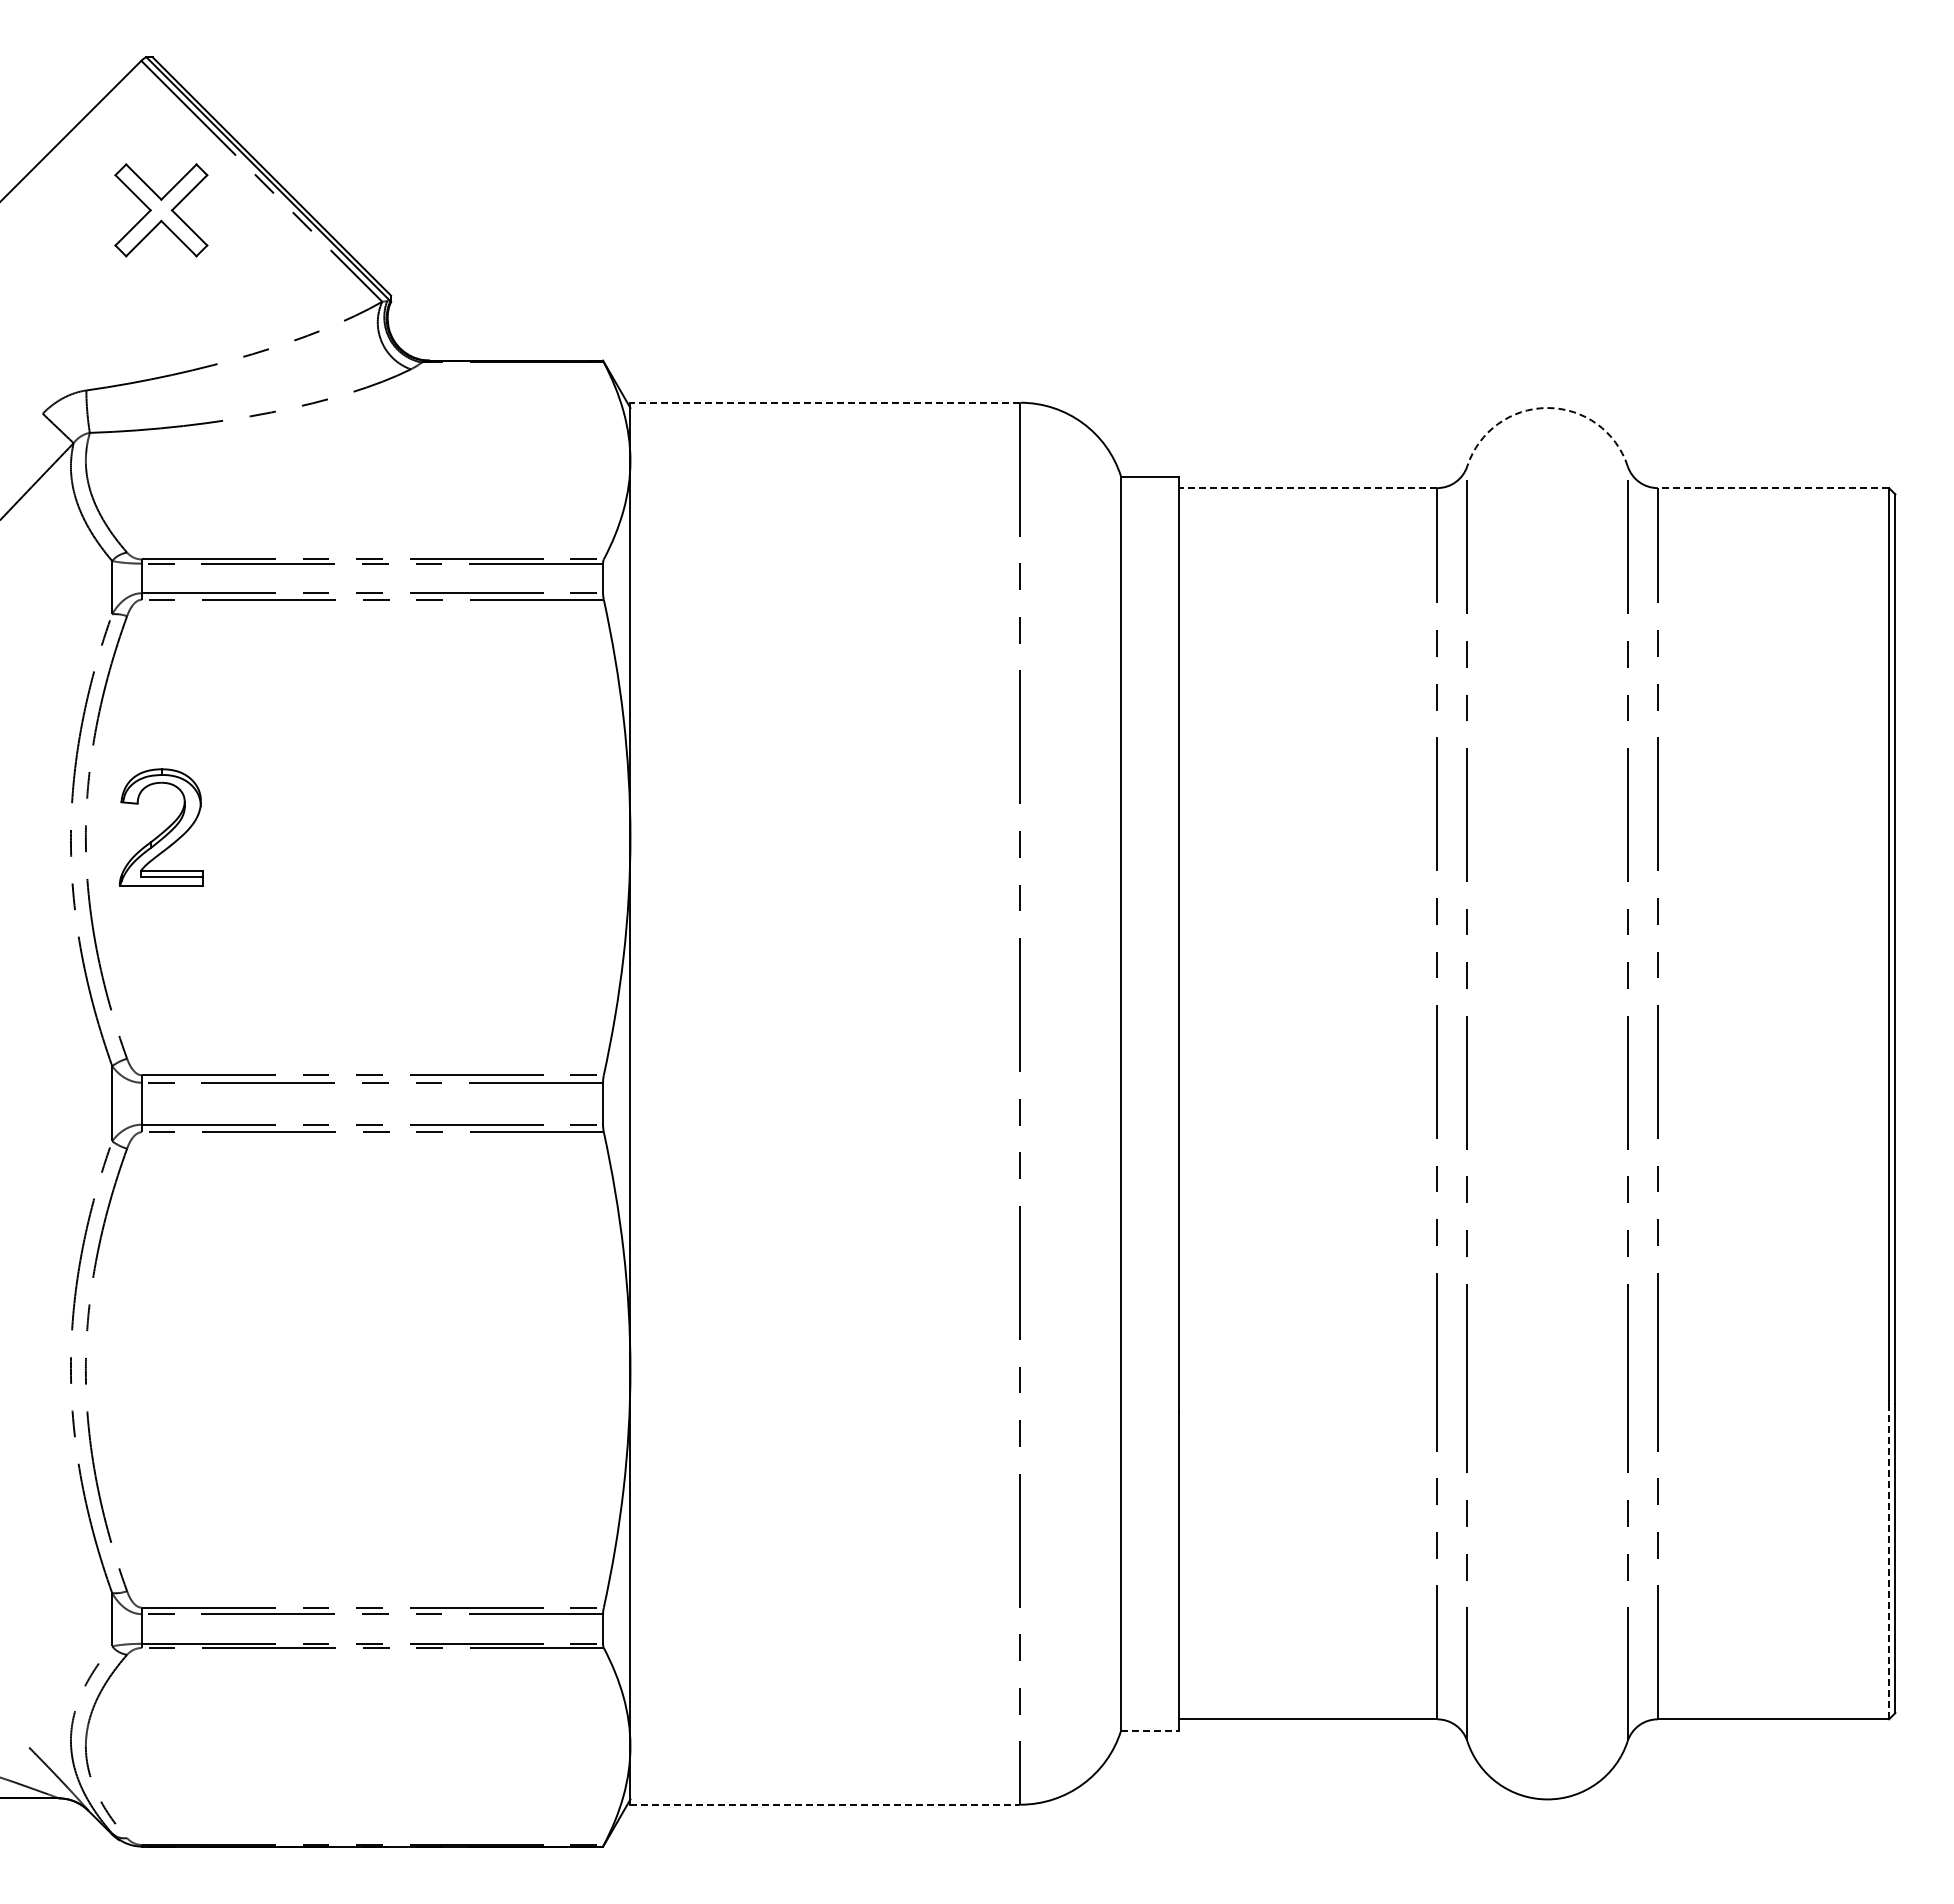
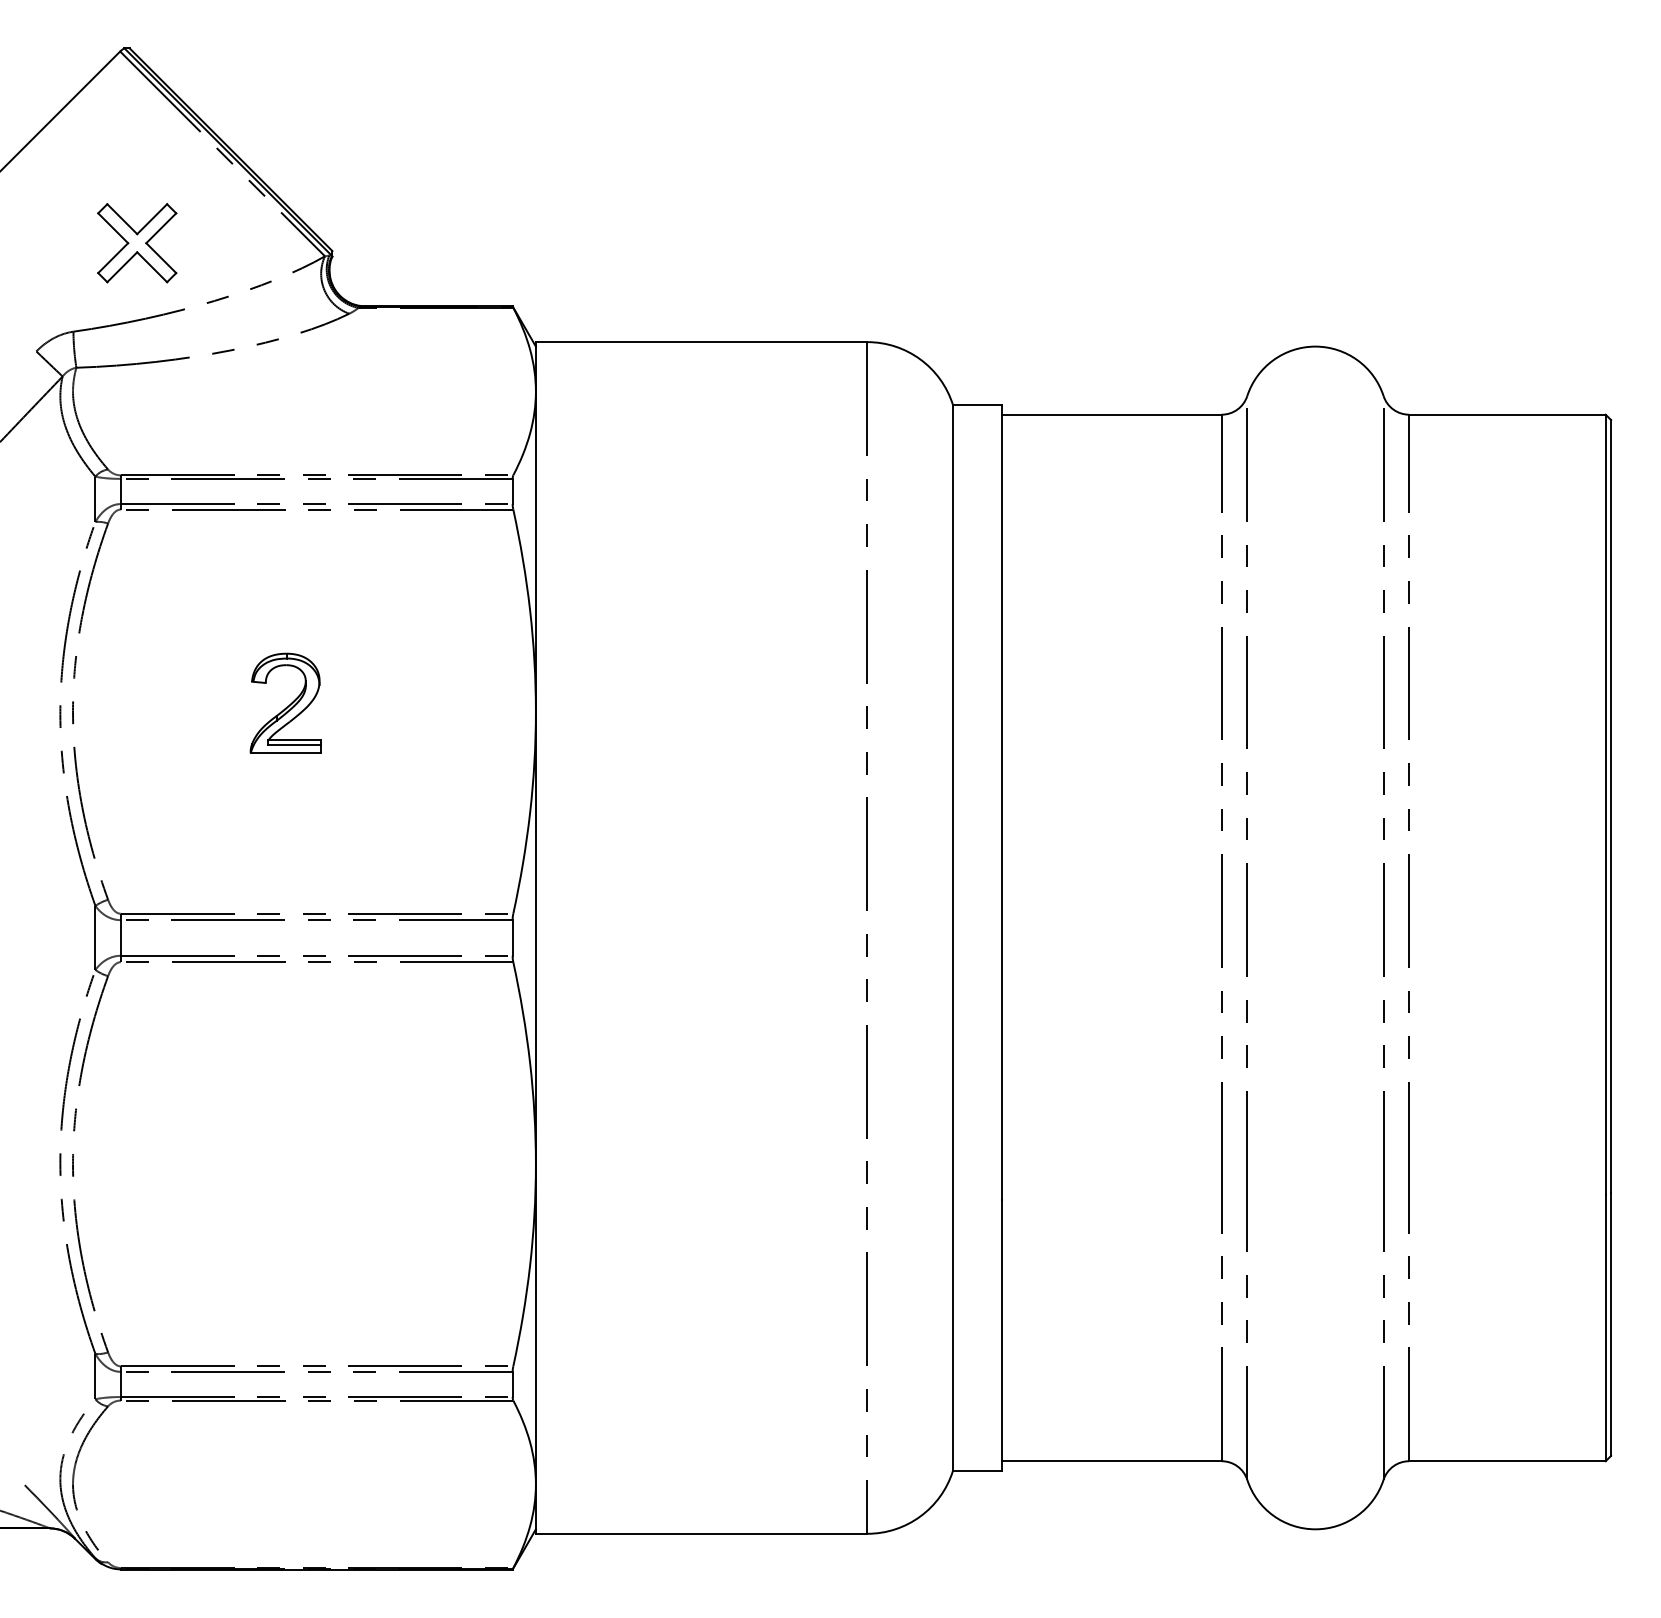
part: (161, 210) -> (137, 243), moved
line: (824, 402) -> (700, 341), dashed -> solid
arc: (1547, 408) -> (1315, 347), dashed -> solid
line: (1307, 488) -> (1111, 415), dashed -> solid
line: (1773, 488) -> (1507, 415), dashed -> solid
part: (161, 827) -> (286, 703), moved
line: (1889, 1562) -> (1606, 1327), dashed -> solid
line: (1149, 1730) -> (977, 1470), dashed -> solid
line: (825, 1804) -> (701, 1533), dashed -> solid

